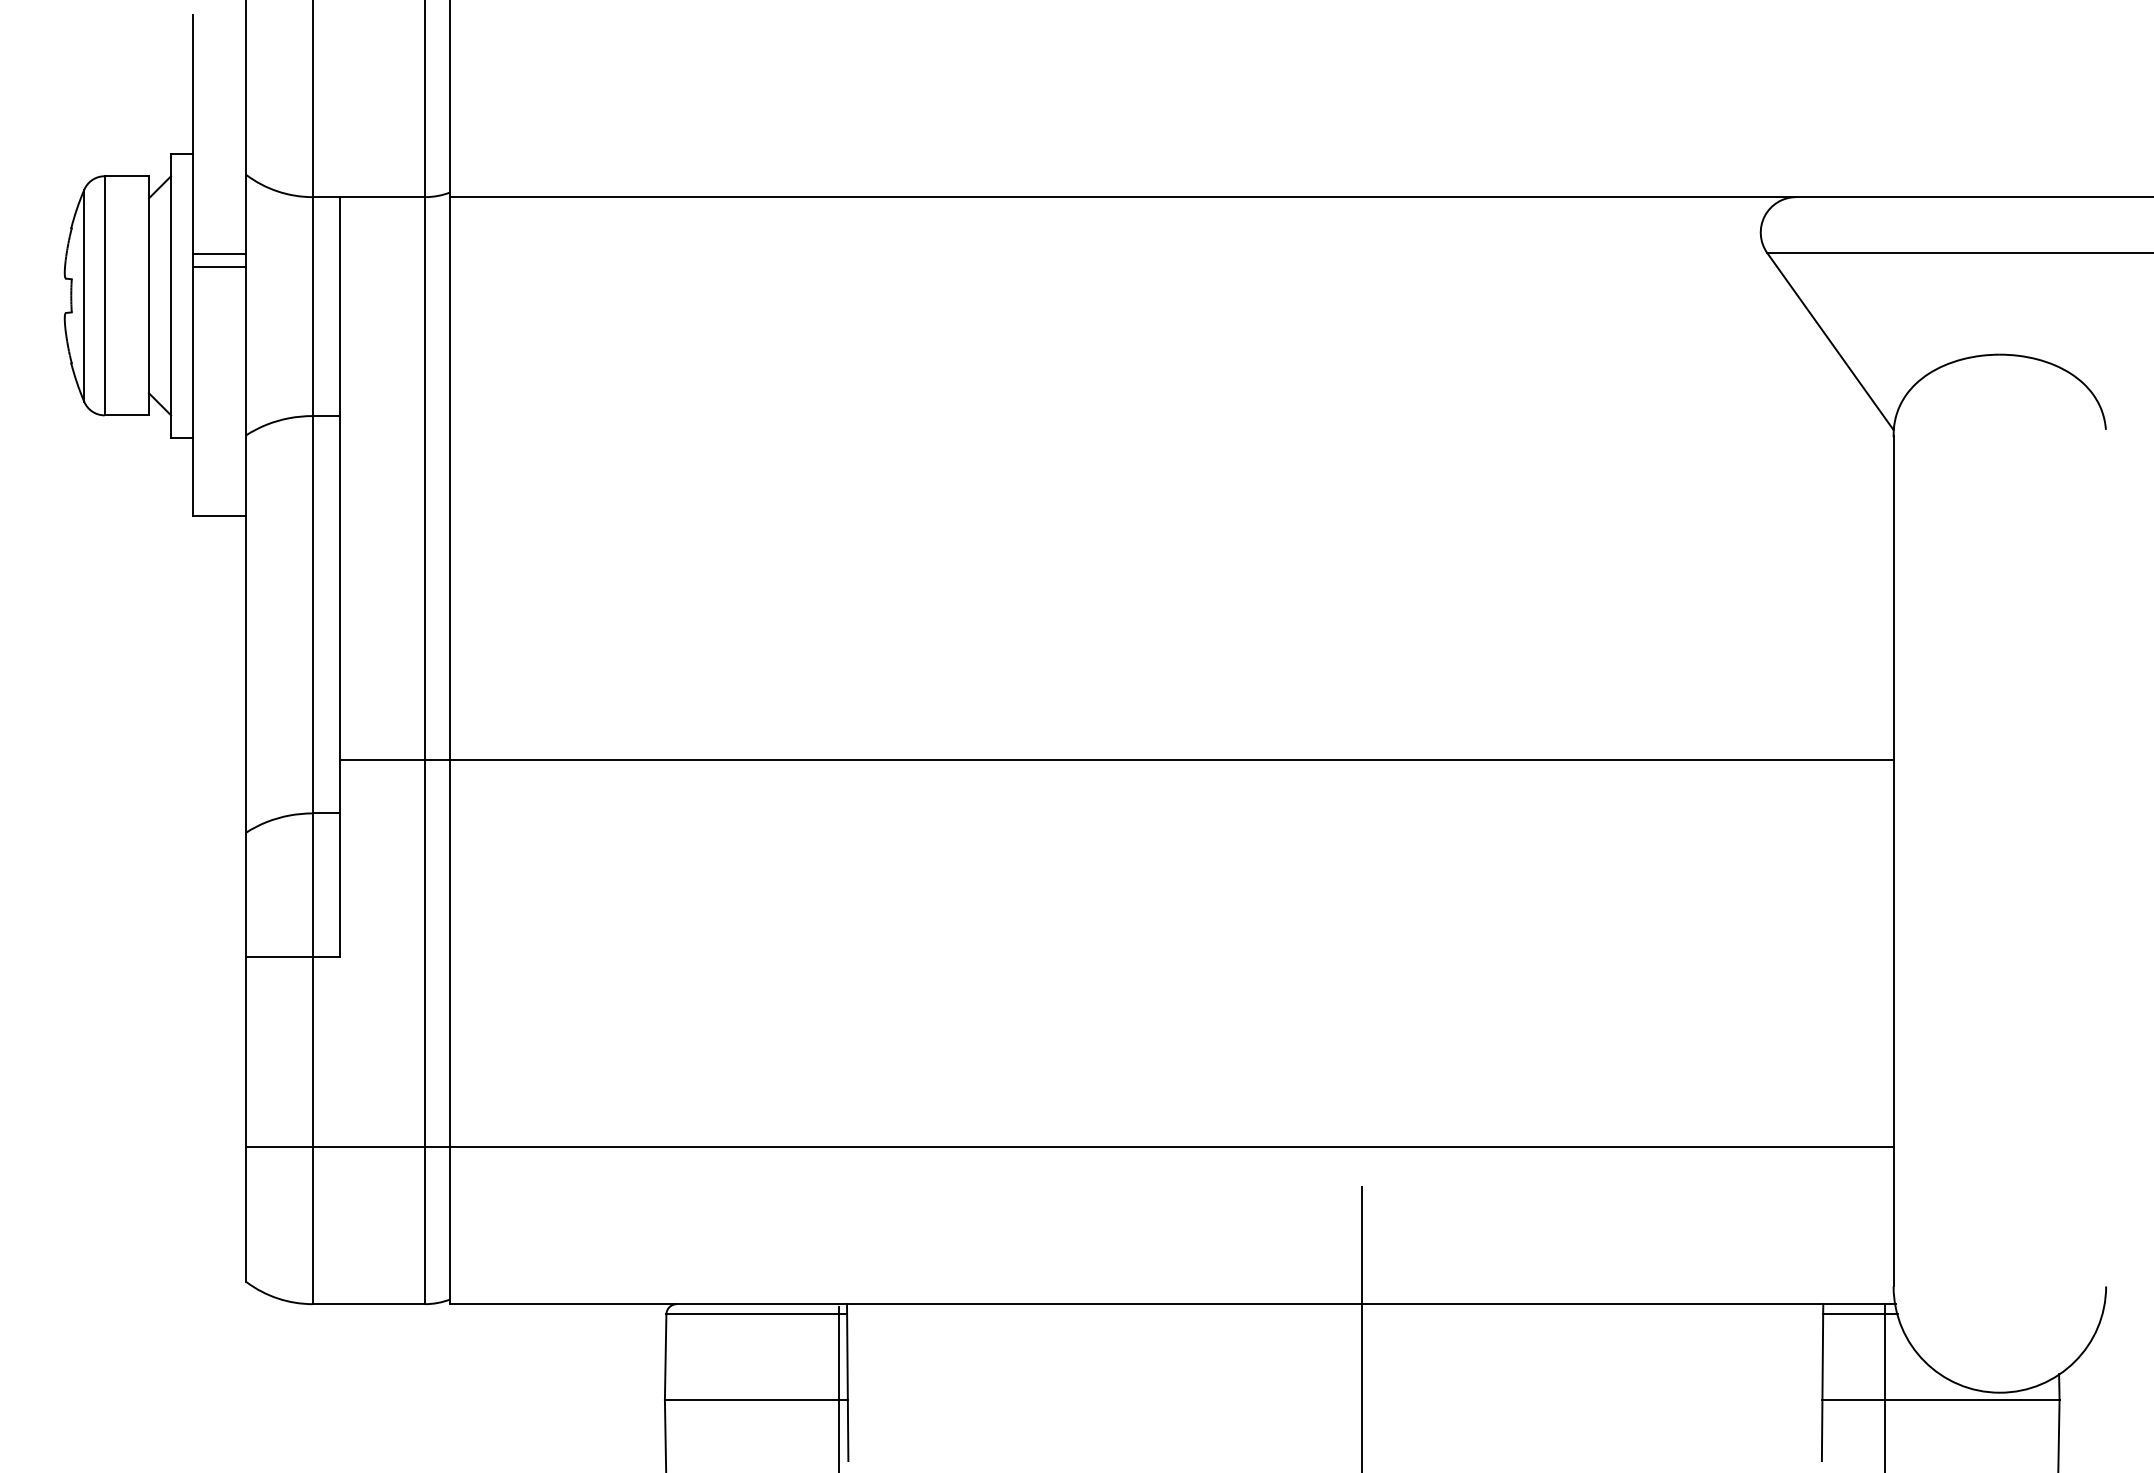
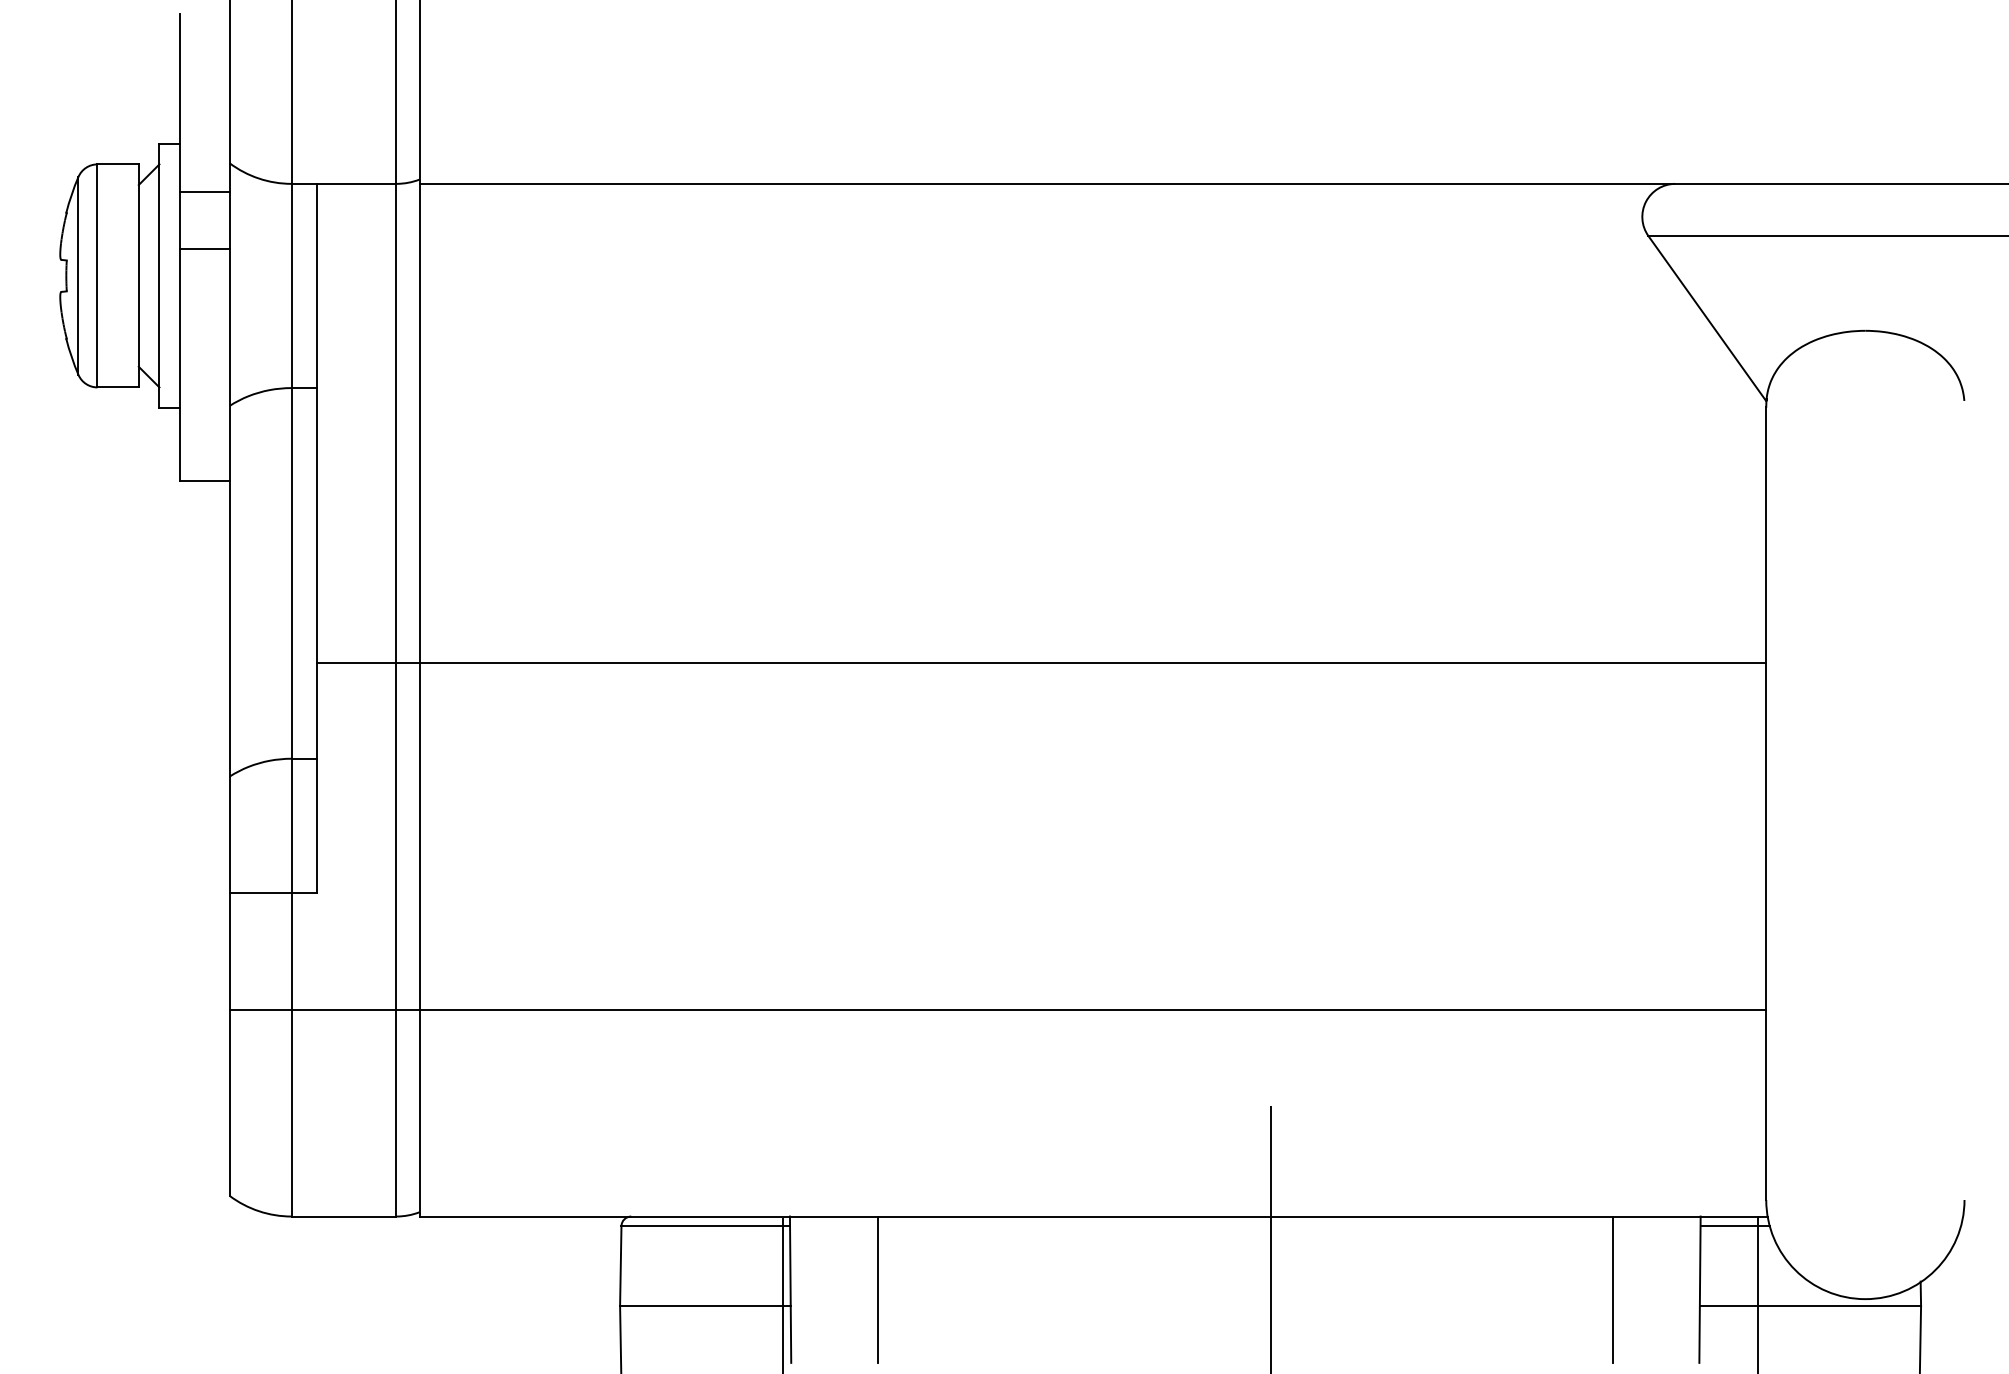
line: (219, 254) -> (204, 192), moved
line: (1116, 760) -> (1041, 663), moved
line: (1069, 1147) -> (997, 1010), moved
line: (940, 1382) -> (877, 1289), added
line: (1728, 1382) -> (1612, 1289), added

